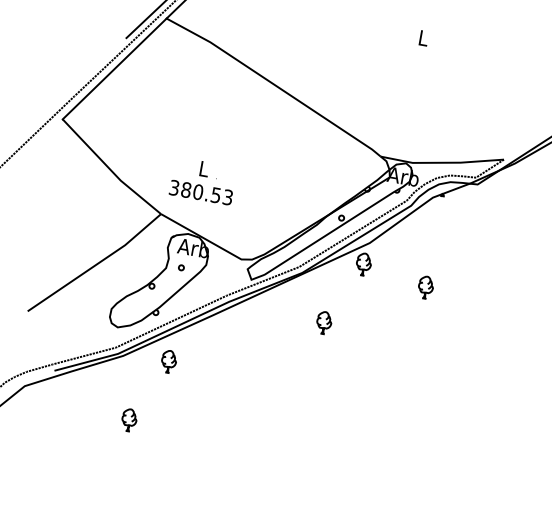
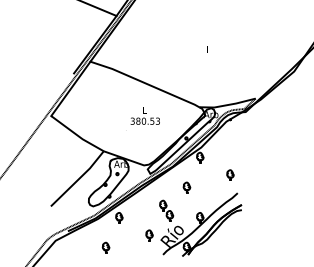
text: (201, 180) -> (144, 115), moved
part: (426, 285) -> (230, 174), moved
part: (324, 403) -> (193, 224), added

